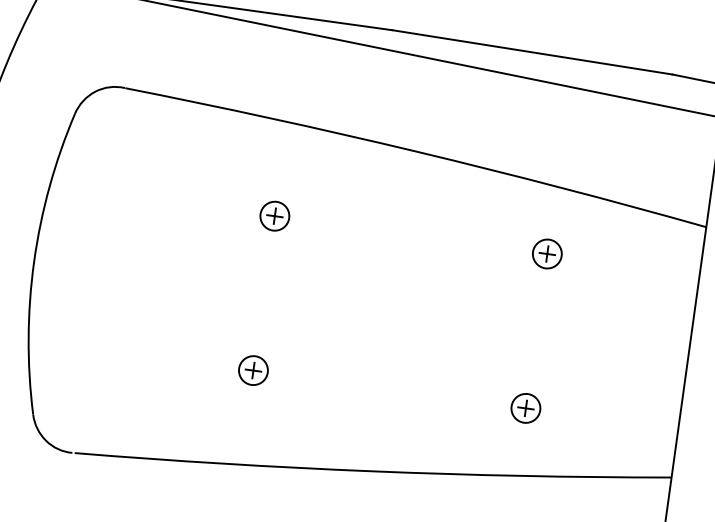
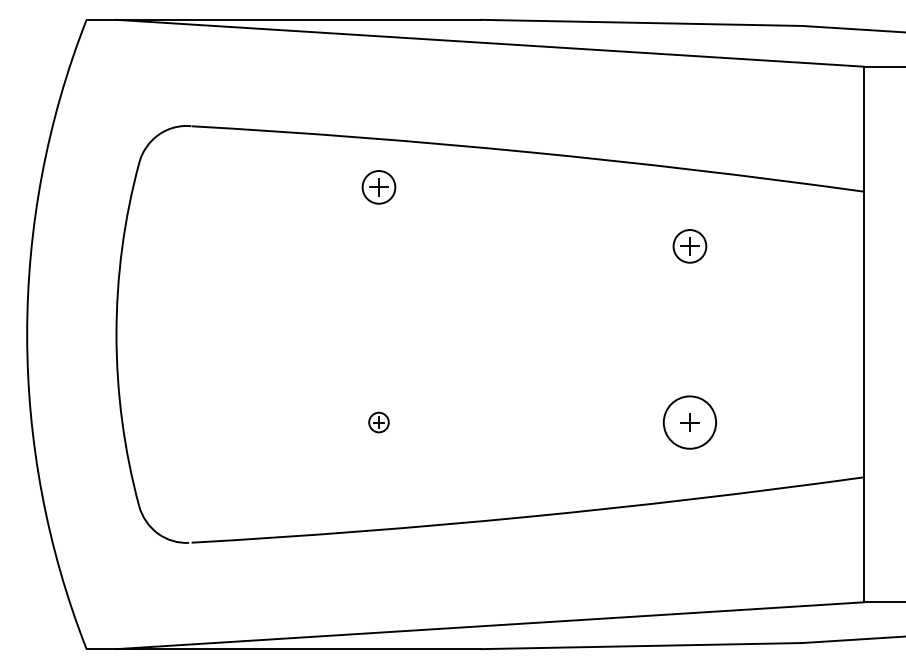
part: (274, 216) -> (378, 187), moved
part: (253, 370) -> (378, 422), size x0.6
circle: (525, 408) -> (689, 422), size x1.6

